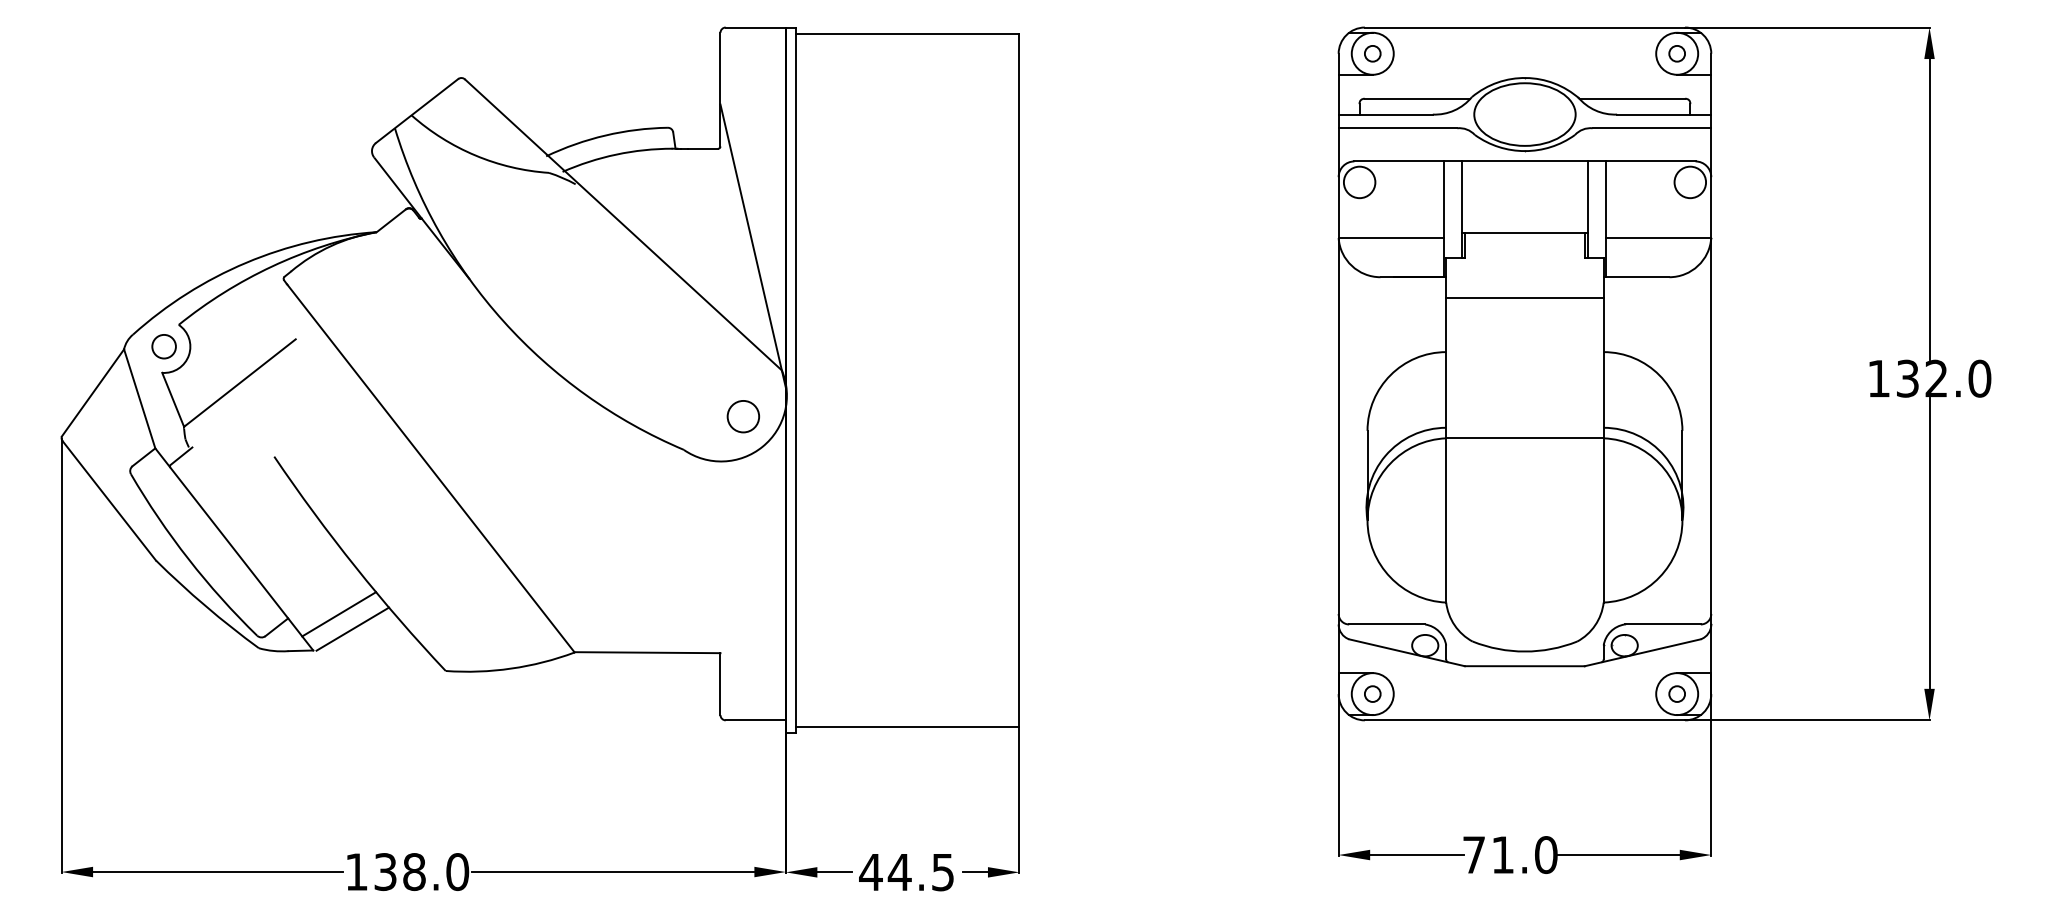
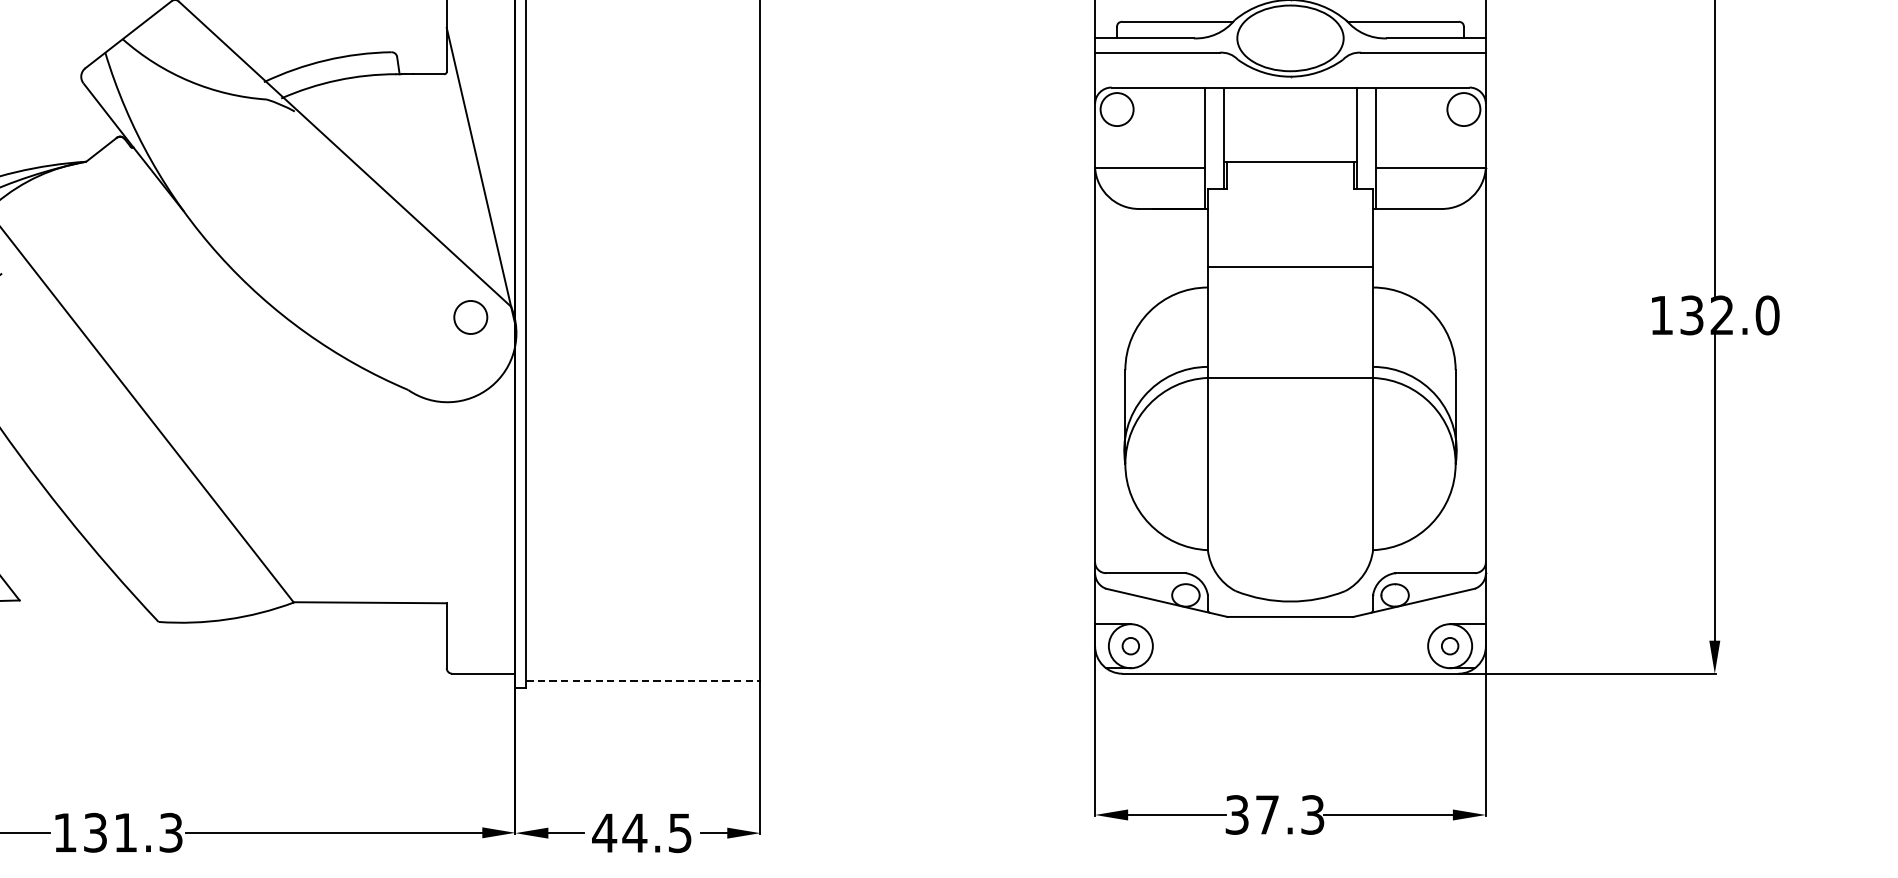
line: (1524, 298) -> (1290, 266), moved
circle: (743, 416) -> (470, 317), moved
line: (339, 614) -> (47, 562), removed
line: (352, 628) -> (60, 577), removed
line: (907, 726) -> (642, 680), solid -> dashed
text: (1510, 855) -> (1275, 815), 71.0 -> 37.3
text: (436, 872) -> (148, 833), 138.0 -> 131.3

